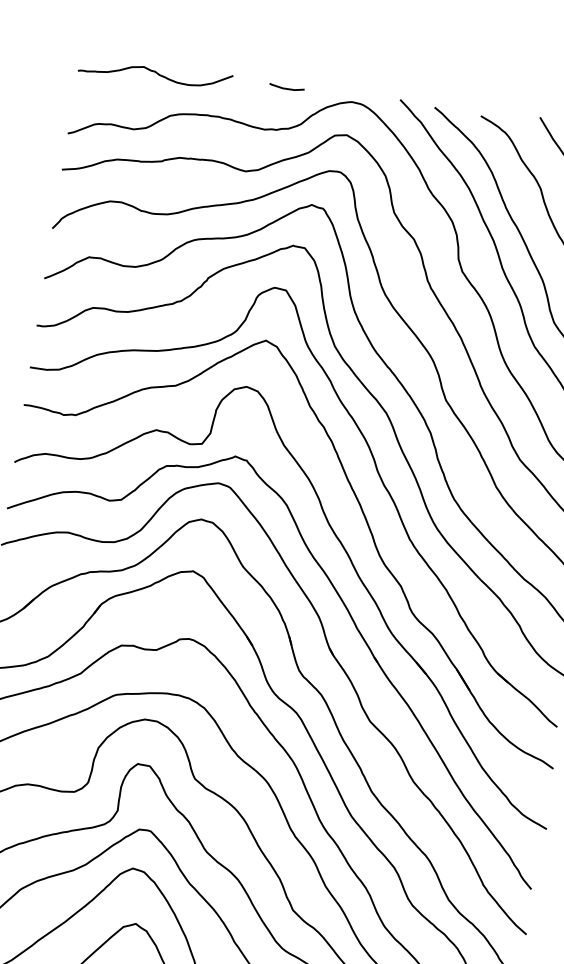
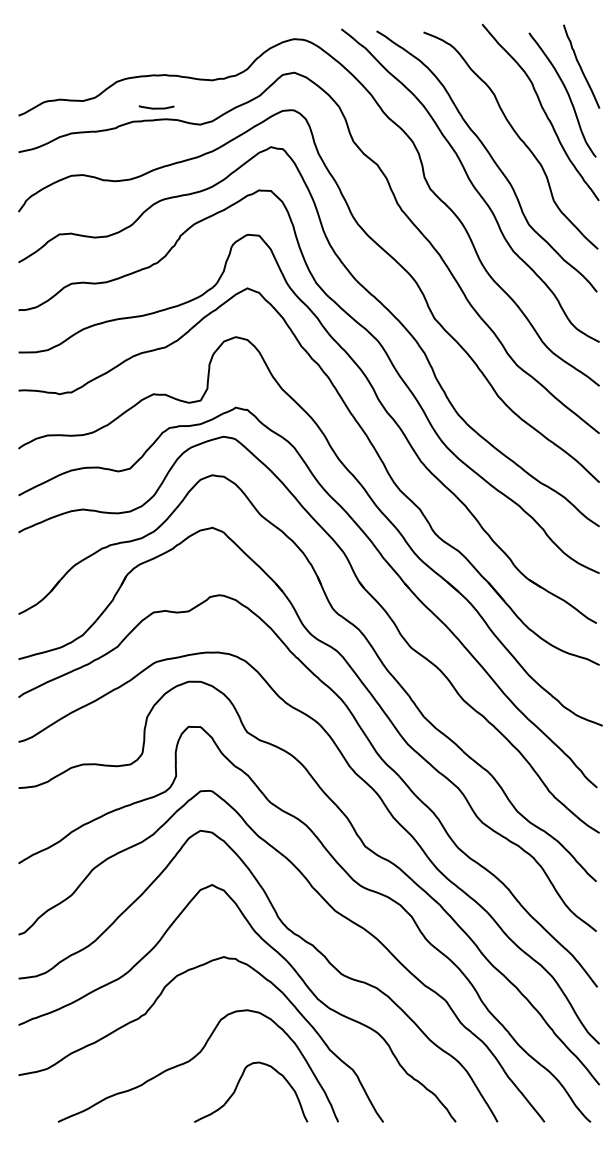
curve: (155, 72) -> (95, 41), removed
line: (286, 87) -> (156, 107), moved

